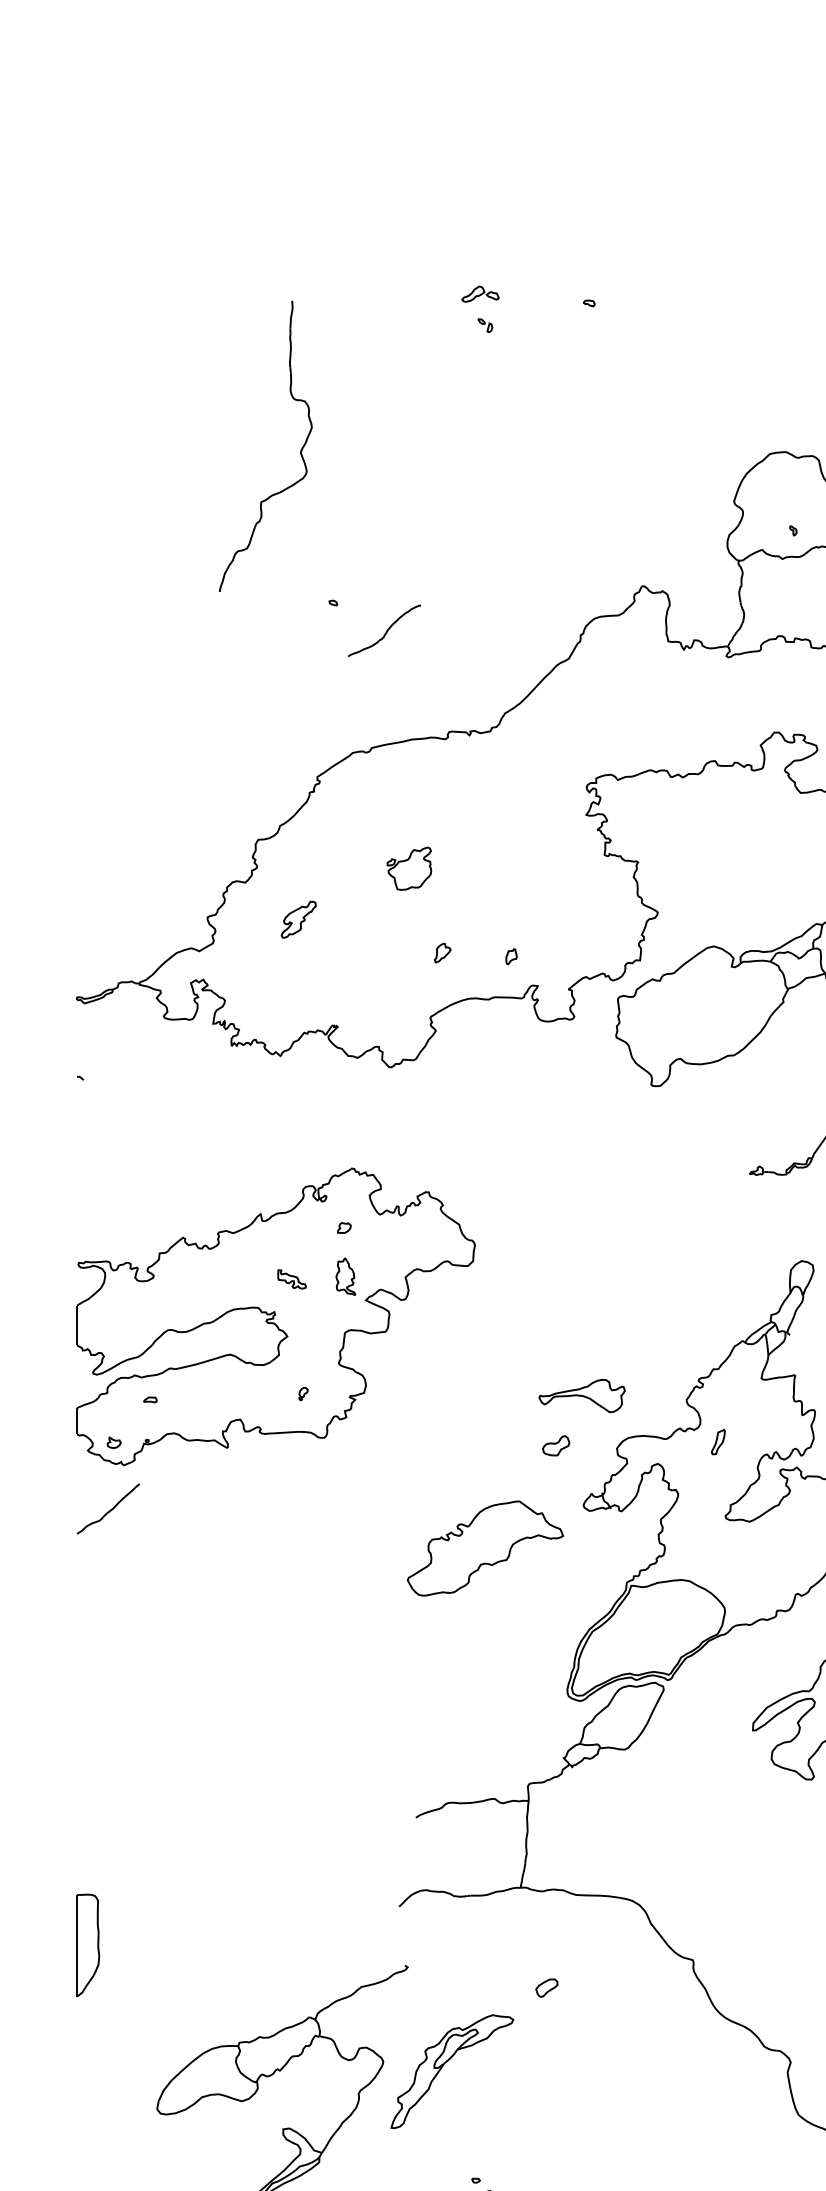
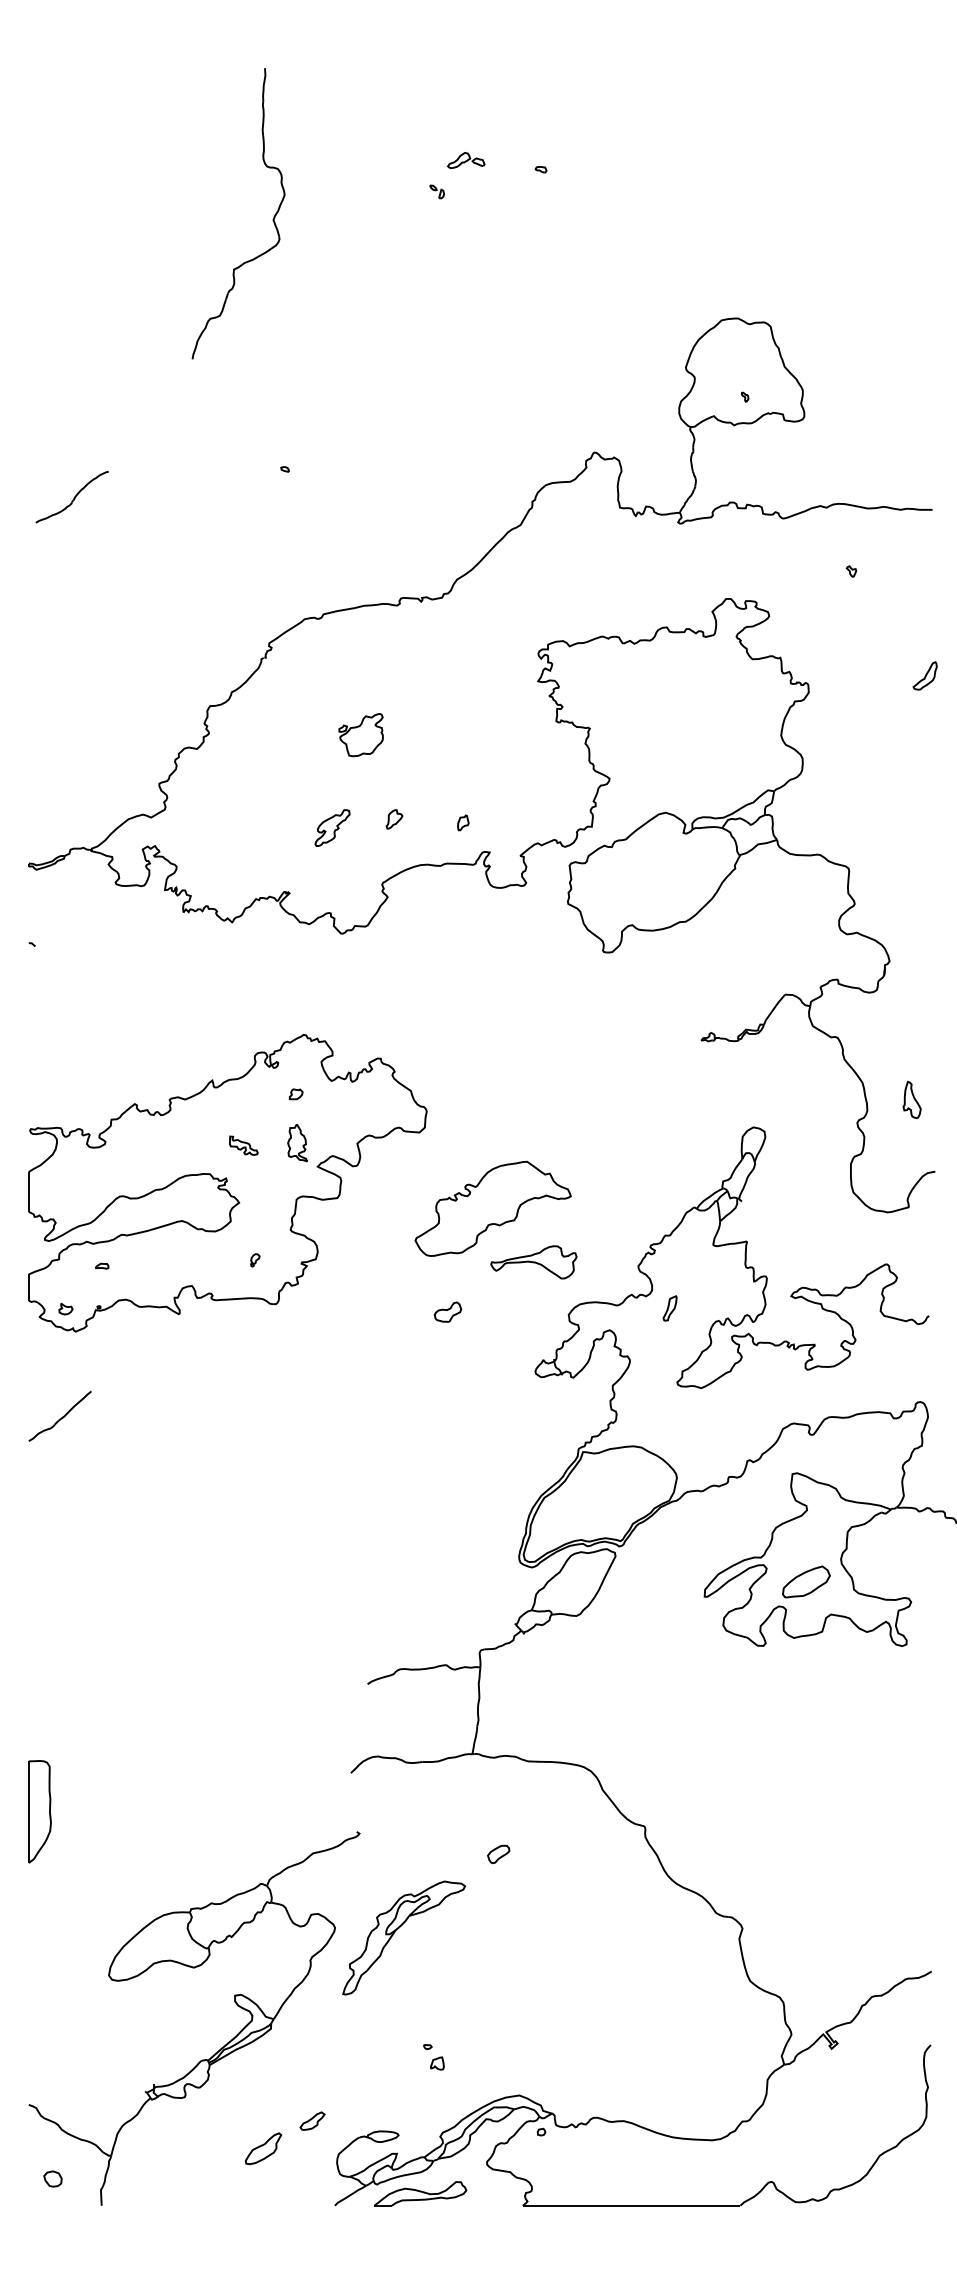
part: (480, 294) -> (466, 160), moved
part: (299, 452) -> (272, 219), moved
part: (383, 631) -> (71, 497), moved
part: (298, 919) -> (332, 827), moved
part: (555, 1445) -> (447, 1311), moved
part: (107, 1508) -> (59, 1415), moved
part: (484, 1548) -> (492, 1208), moved

